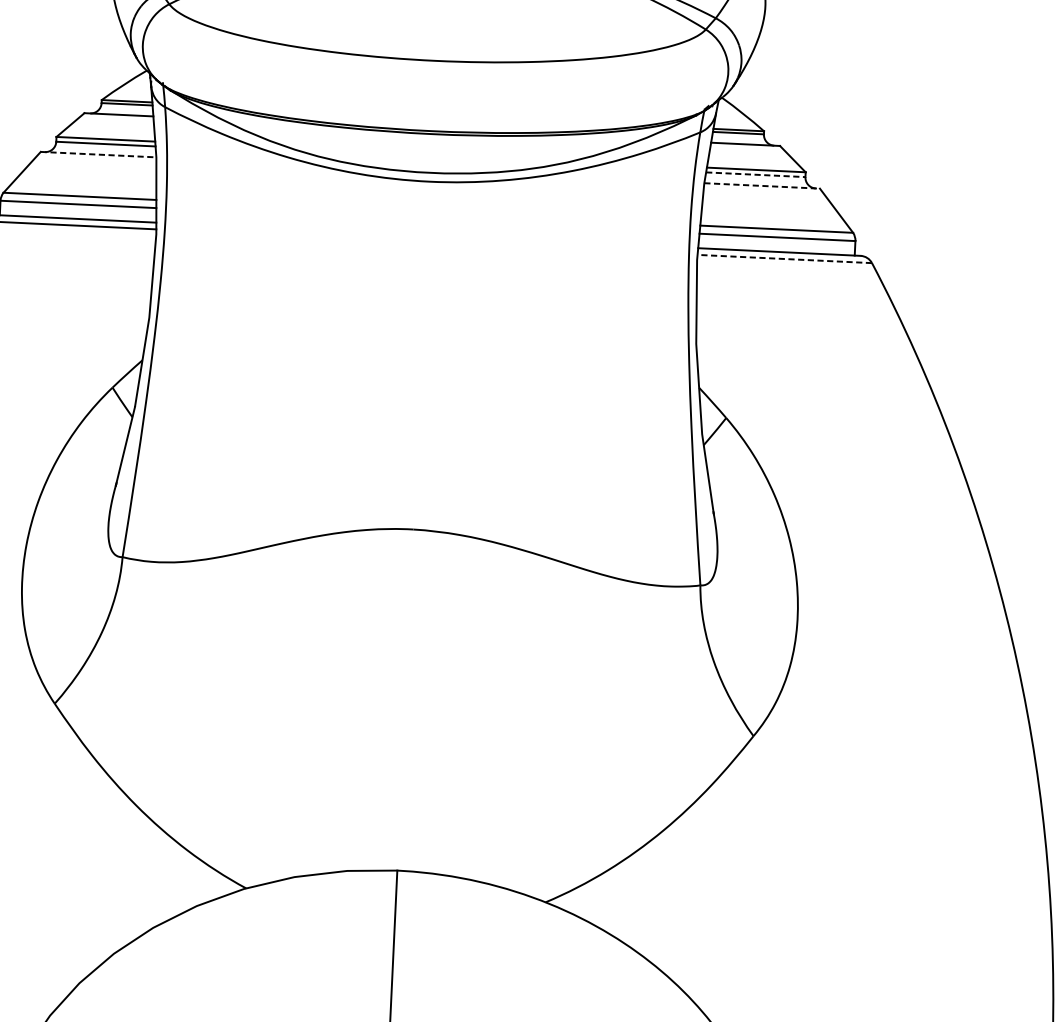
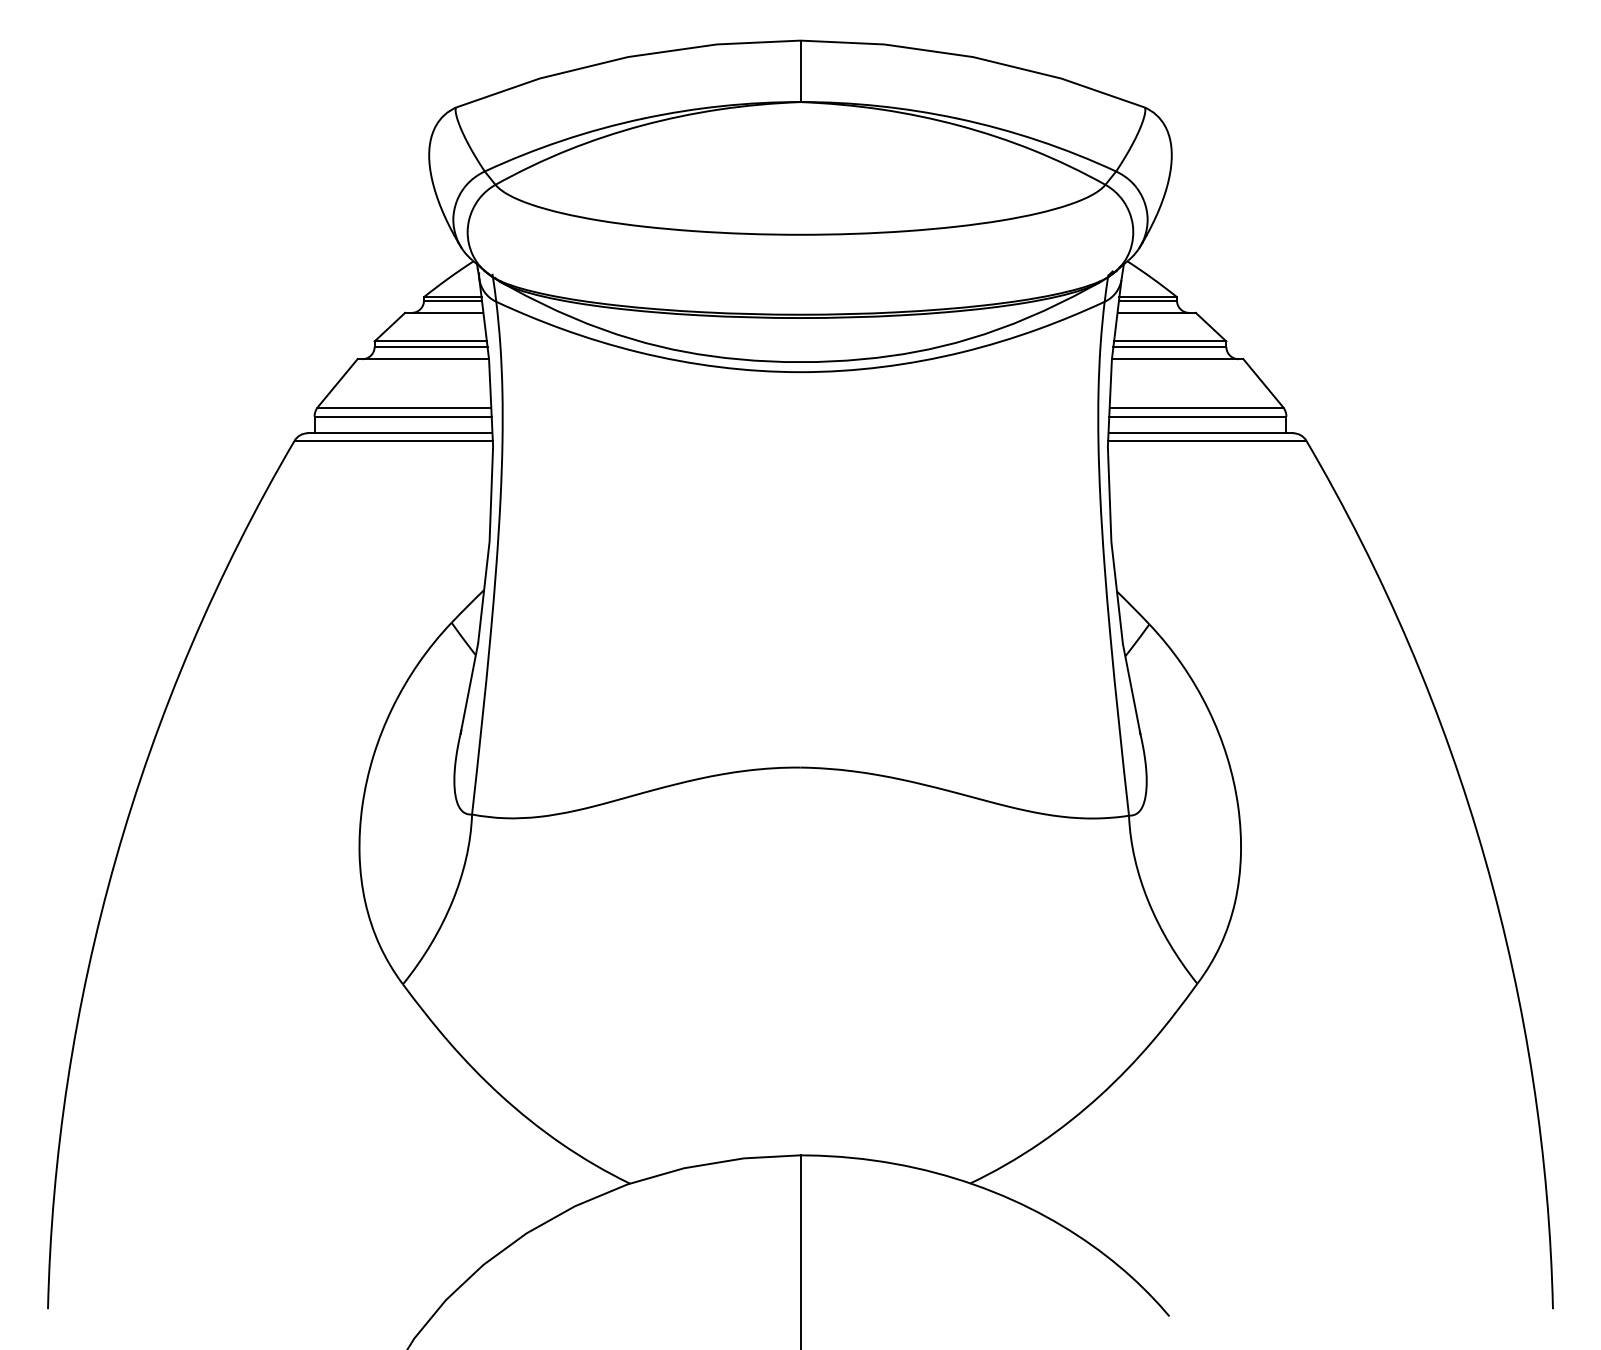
line: (98, 154) -> (423, 359), dashed -> solid
line: (756, 174) -> (1170, 346), dashed -> solid
line: (761, 186) -> (1177, 359), dashed -> solid
line: (784, 258) -> (1206, 440), dashed -> solid

